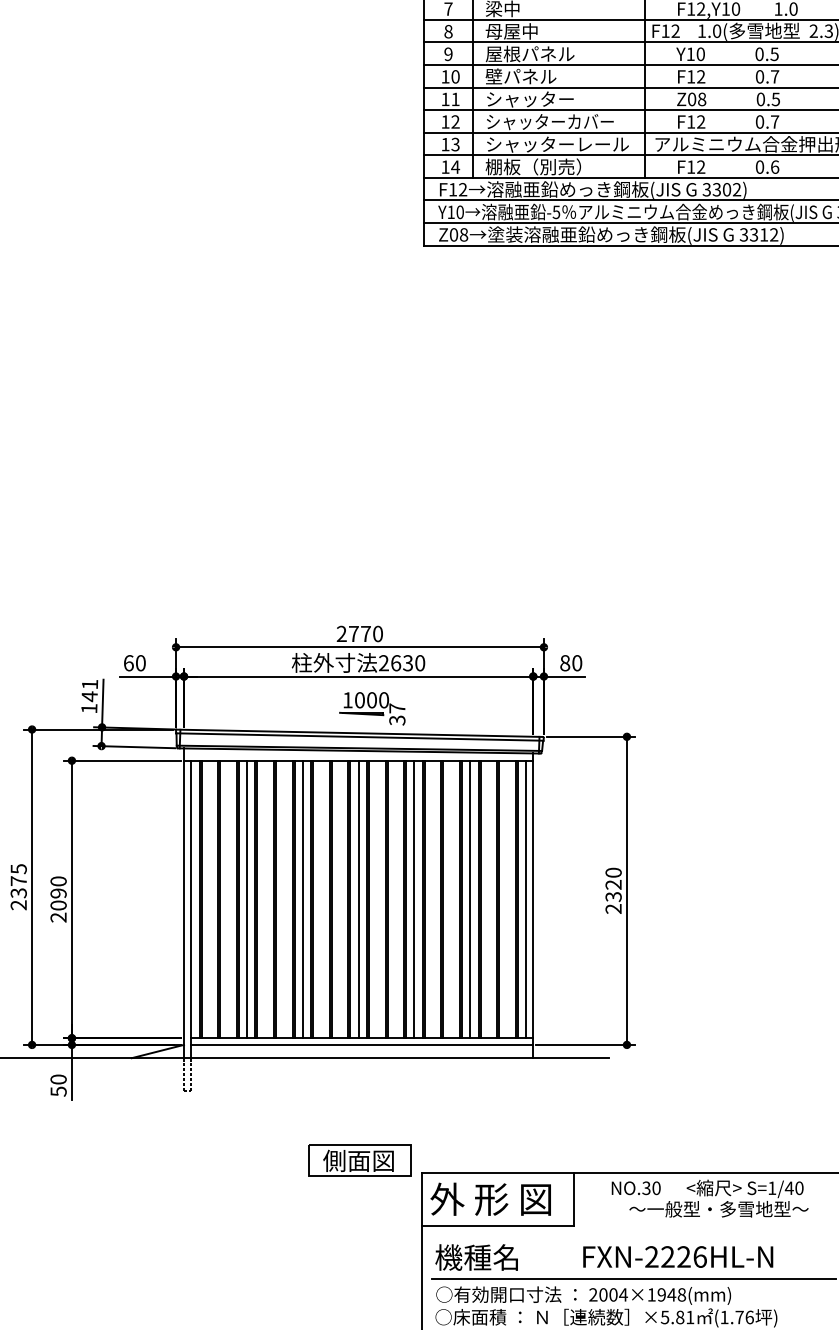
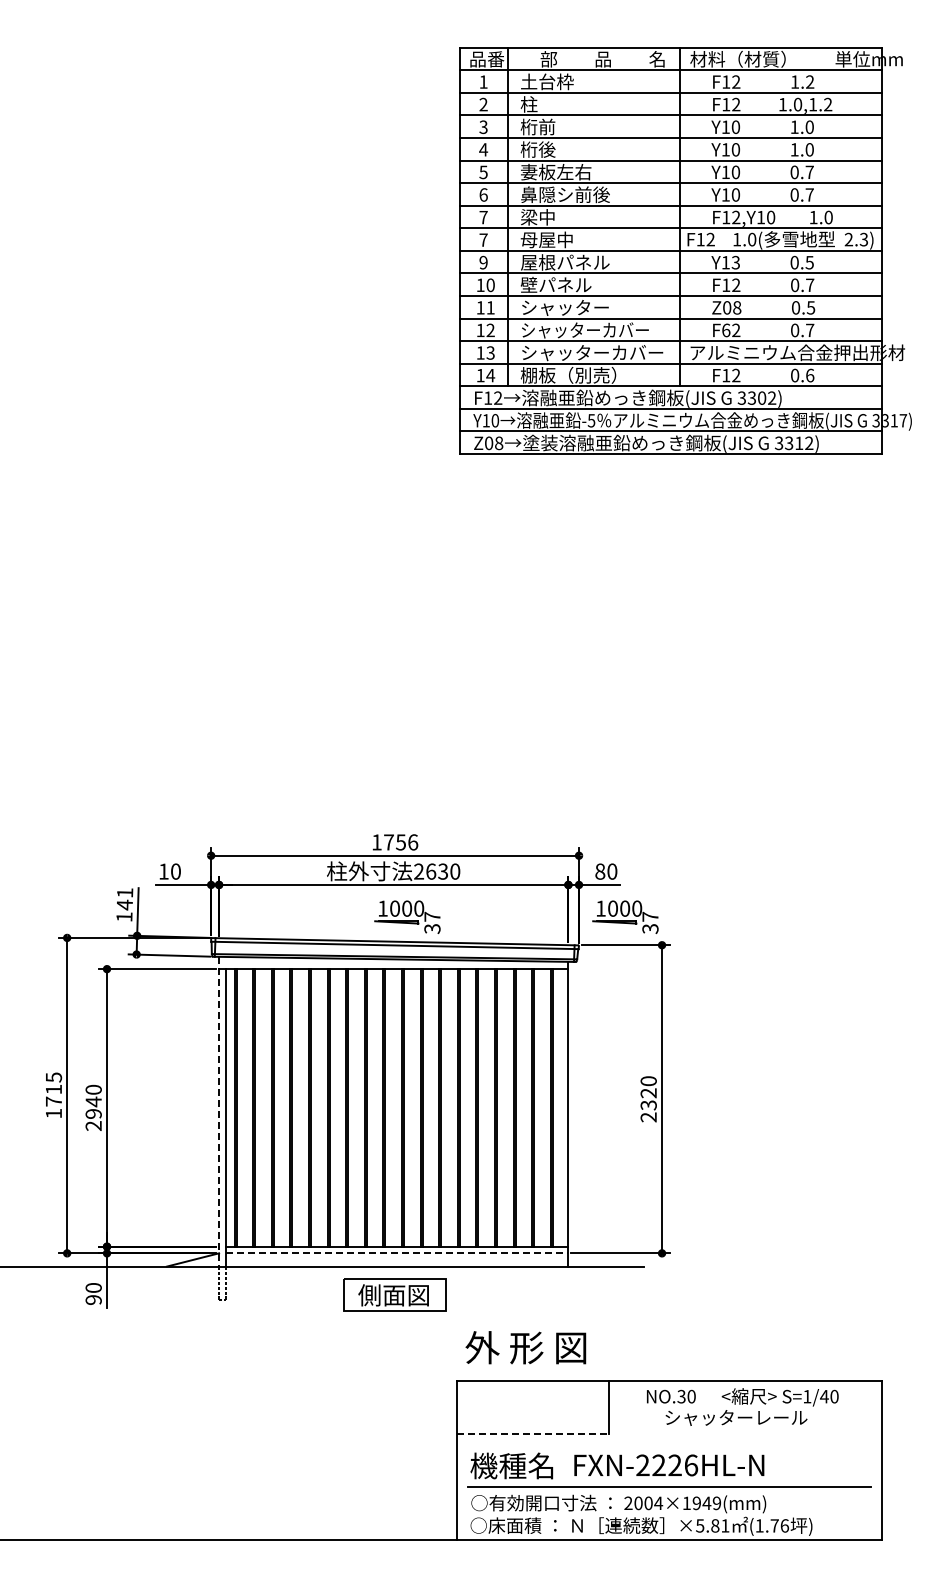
text: (448, 31) -> (483, 239), 8 -> 7
text: (700, 54) -> (735, 262), Y10 -> Y13
text: (691, 122) -> (726, 330), F12 -> F62
text: (603, 144) -> (638, 352), シャッターレール -> シャッターカバー
text: (360, 634) -> (395, 842), 2770 -> 1756
text: (128, 663) -> (163, 871), 60 -> 10
part: (590, 708) -> (625, 916), added
text: (18, 893) -> (53, 1101), 2375 -> 1715
text: (58, 899) -> (93, 1107), 2090 -> 2940
line: (247, 899) -> (282, 1107), removed
line: (302, 899) -> (337, 1107), removed
line: (358, 899) -> (393, 1107), removed
line: (414, 899) -> (449, 1107), removed
line: (470, 899) -> (505, 1107), removed
line: (526, 899) -> (561, 1107), removed
line: (184, 903) -> (219, 1111), solid -> dashed
line: (362, 1045) -> (397, 1253), solid -> dashed
text: (58, 1092) -> (93, 1300), 50 -> 90
part: (359, 1160) -> (394, 1294), moved
text: (490, 1199) -> (525, 1347), moved
text: (718, 1209) -> (753, 1417), ～一般型・多雪地型～ -> シャッターレール
line: (497, 1226) -> (532, 1434), solid -> dashed
text: (678, 1257) -> (669, 1465), moved
text: (681, 1295) -> (716, 1503), 2004×1948(mm) -> 2004×1949(mm)

